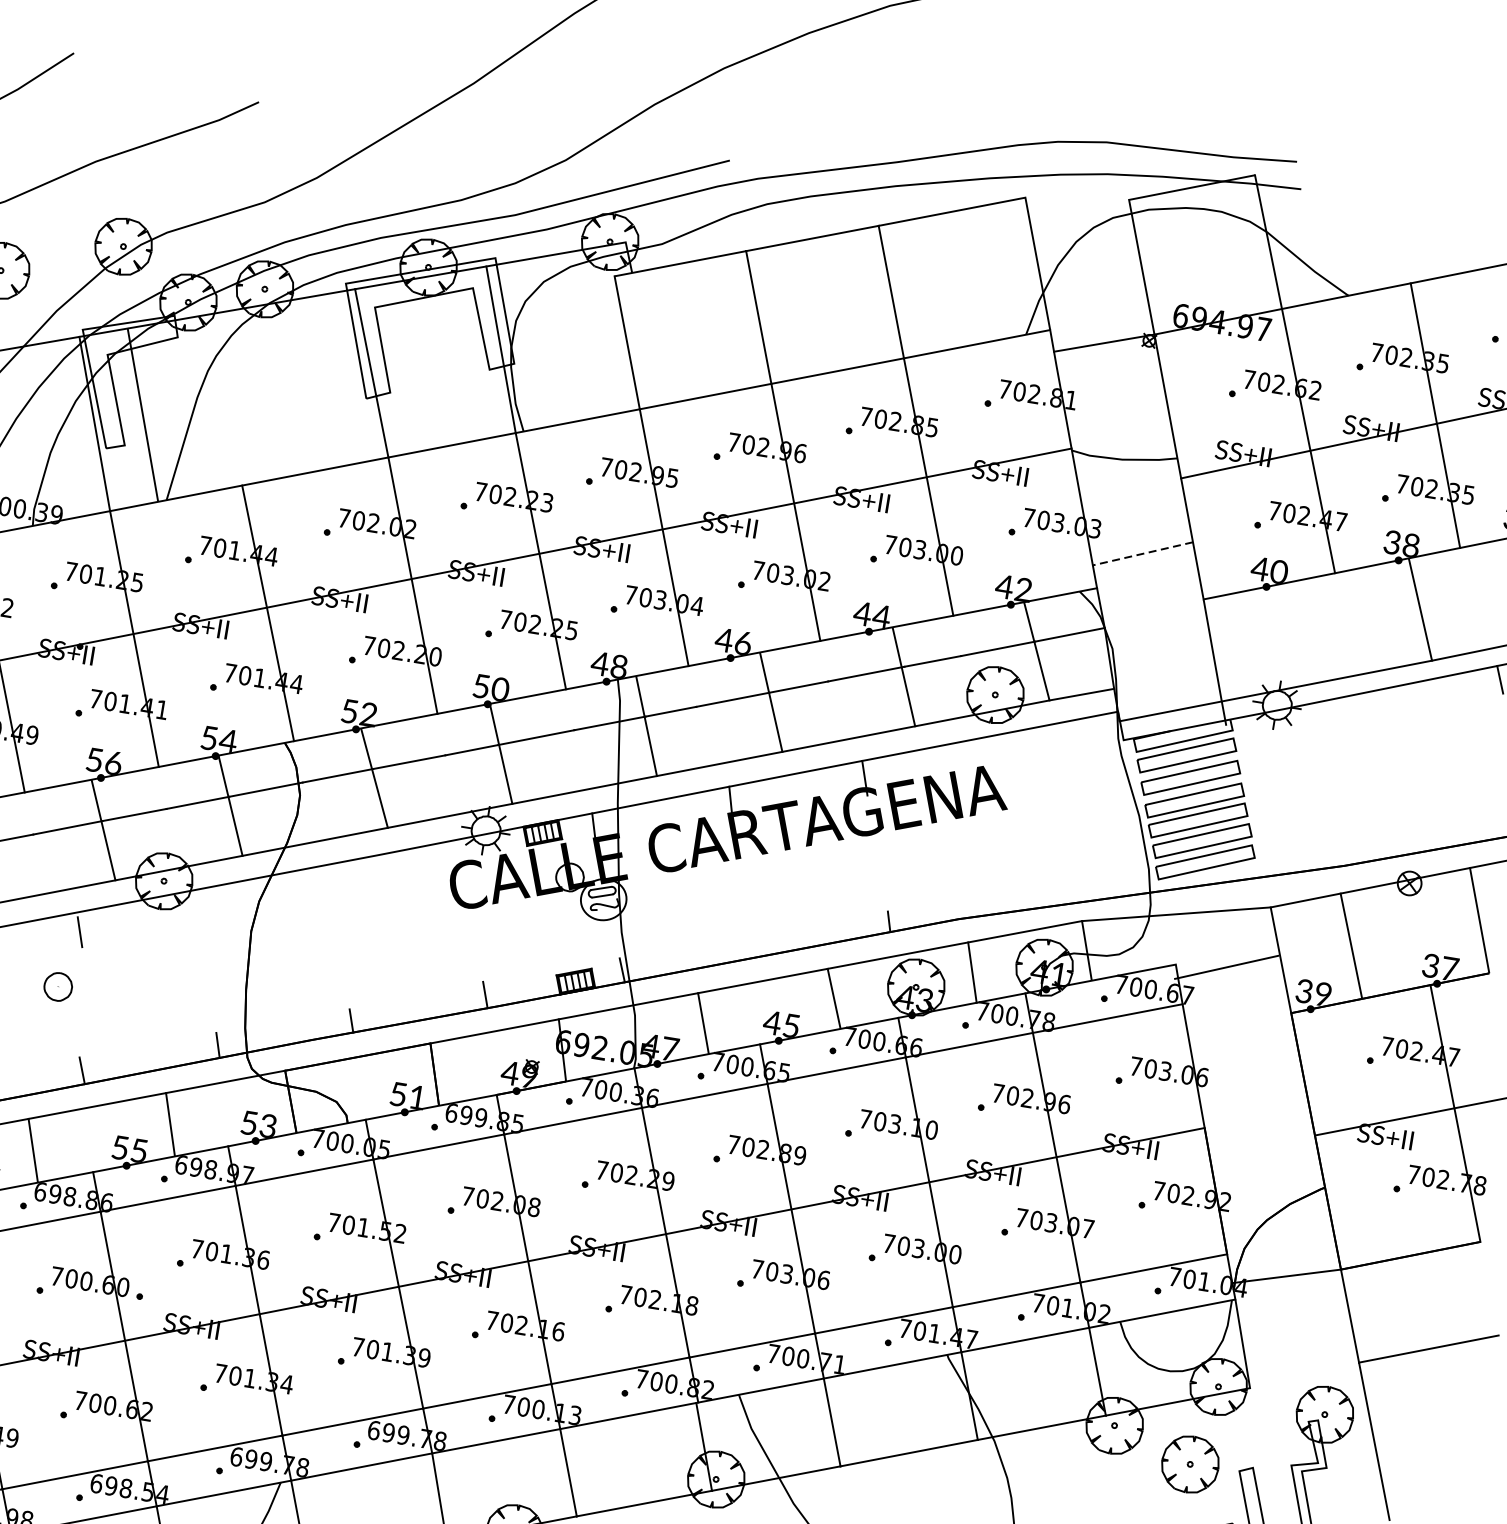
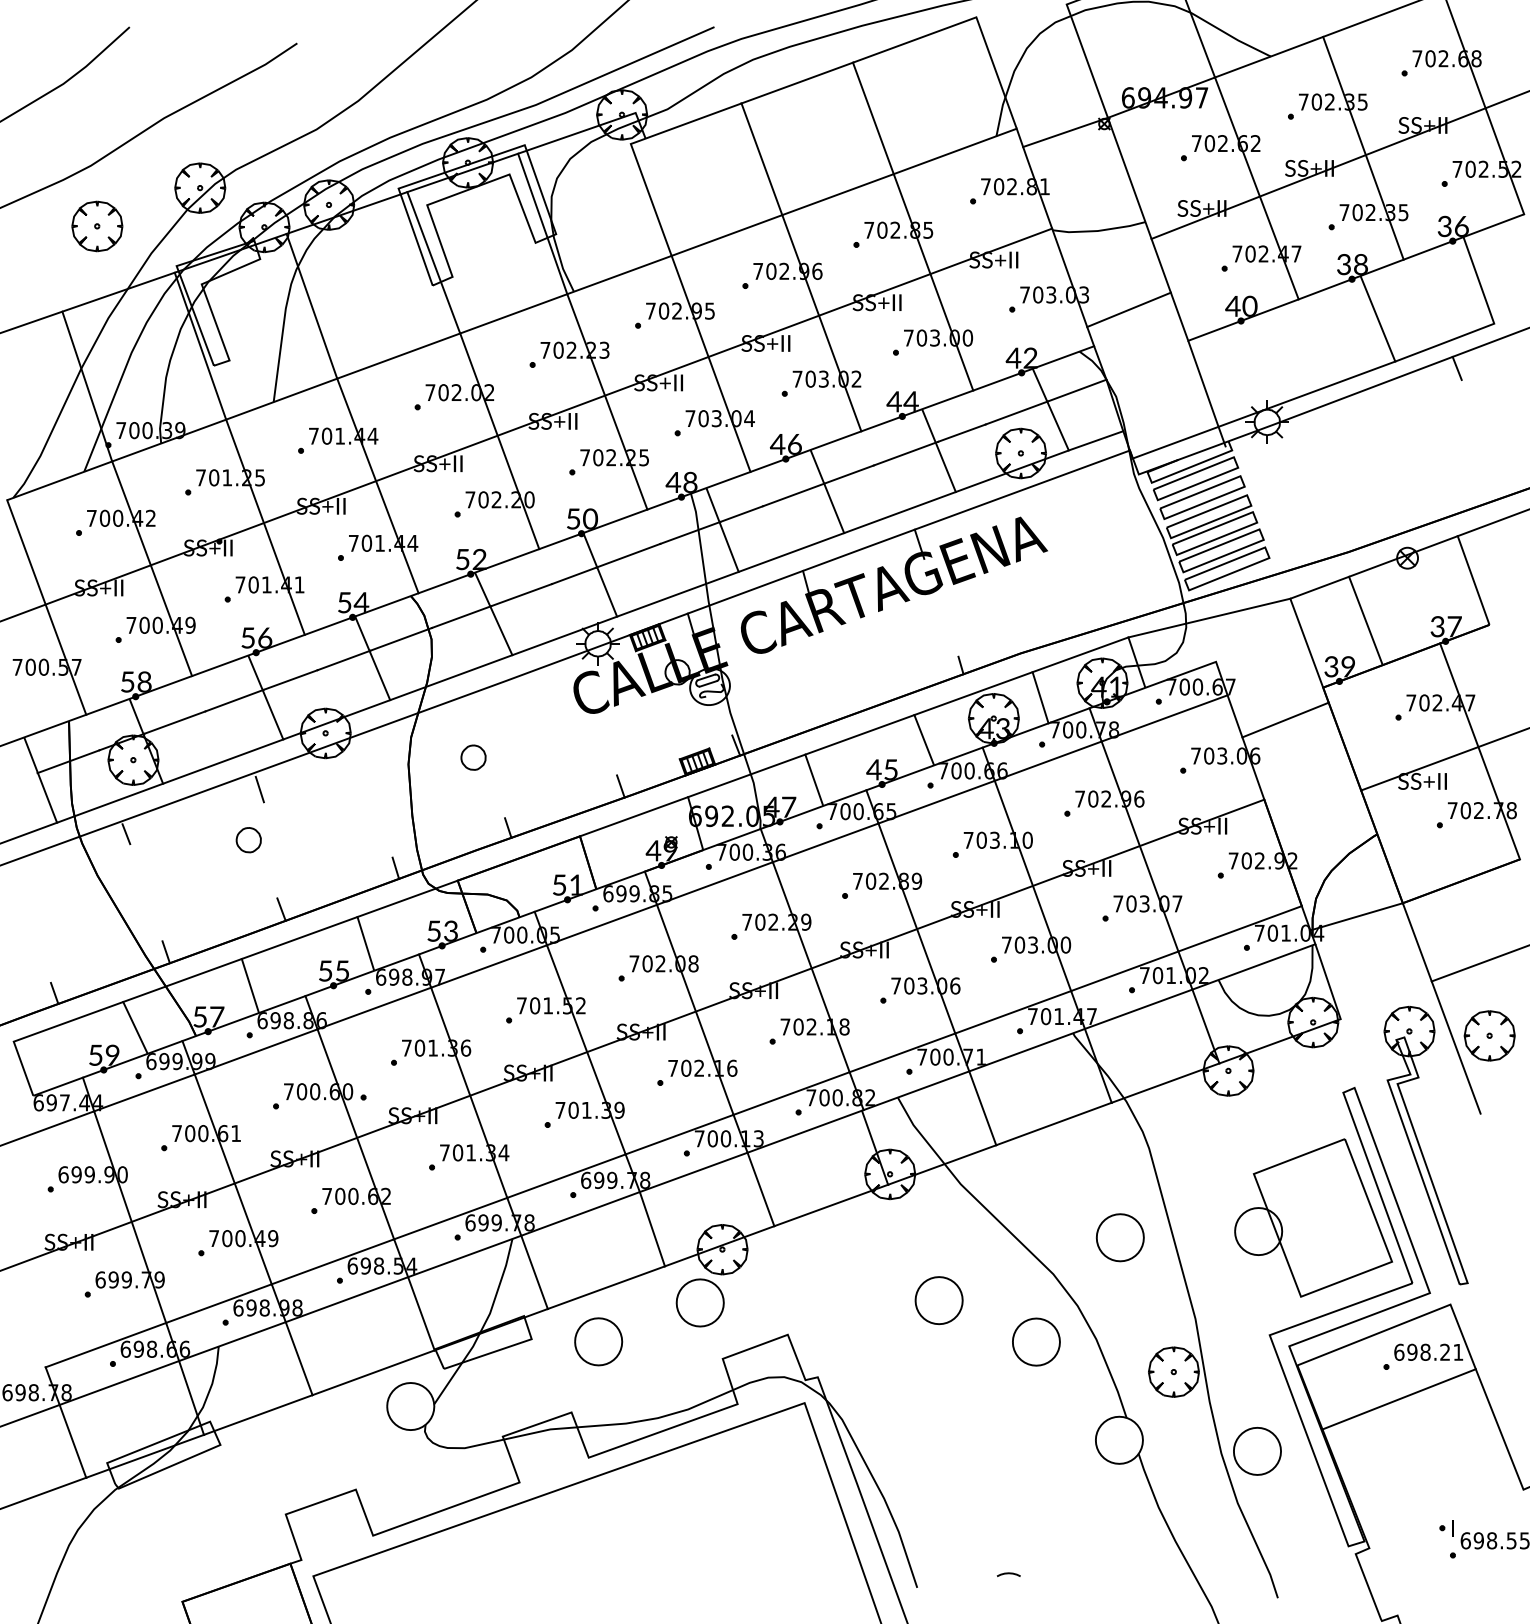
line: (142, 413) -> (311, 305), moved
line: (1142, 554) -> (1128, 310), dashed -> solid
part: (325, 935) -> (473, 757), added
line: (1226, 966) -> (1285, 719), moved
part: (1190, 1464) -> (1489, 1035), moved

